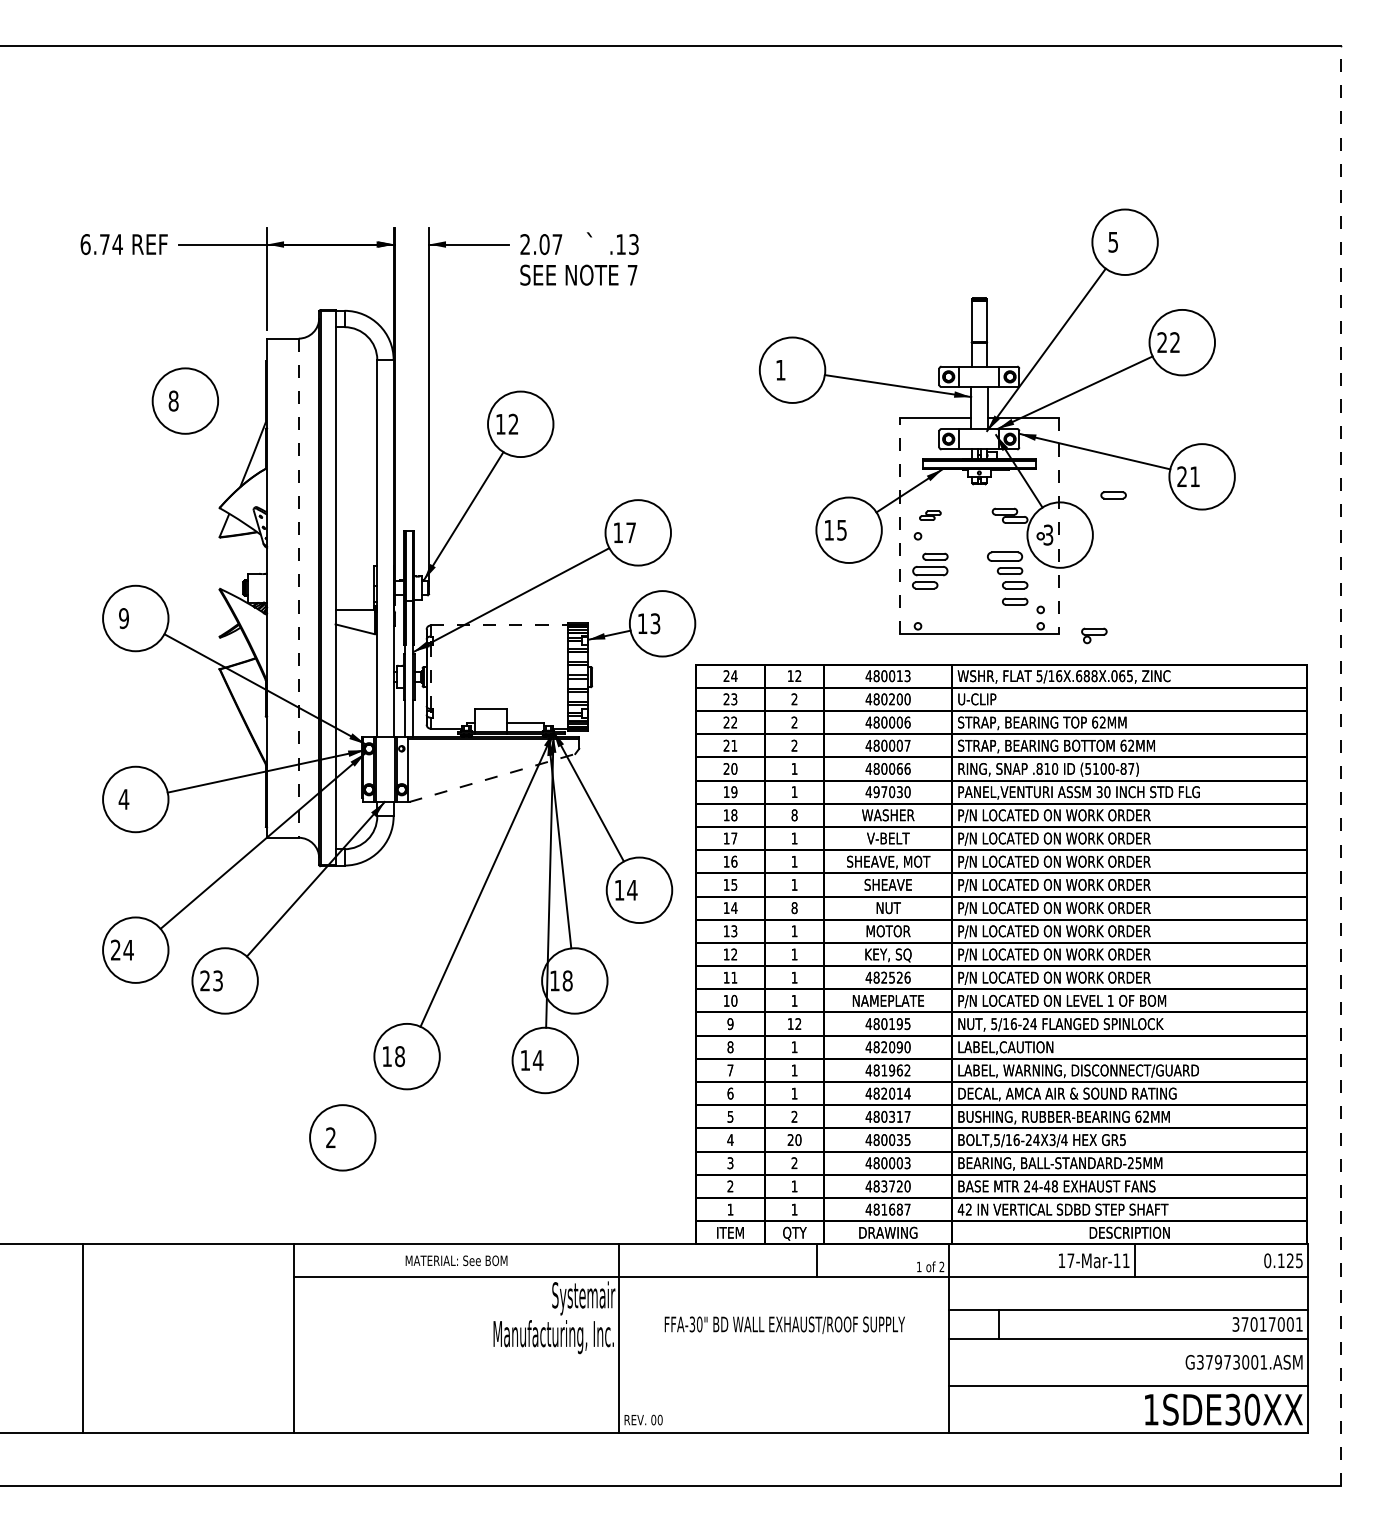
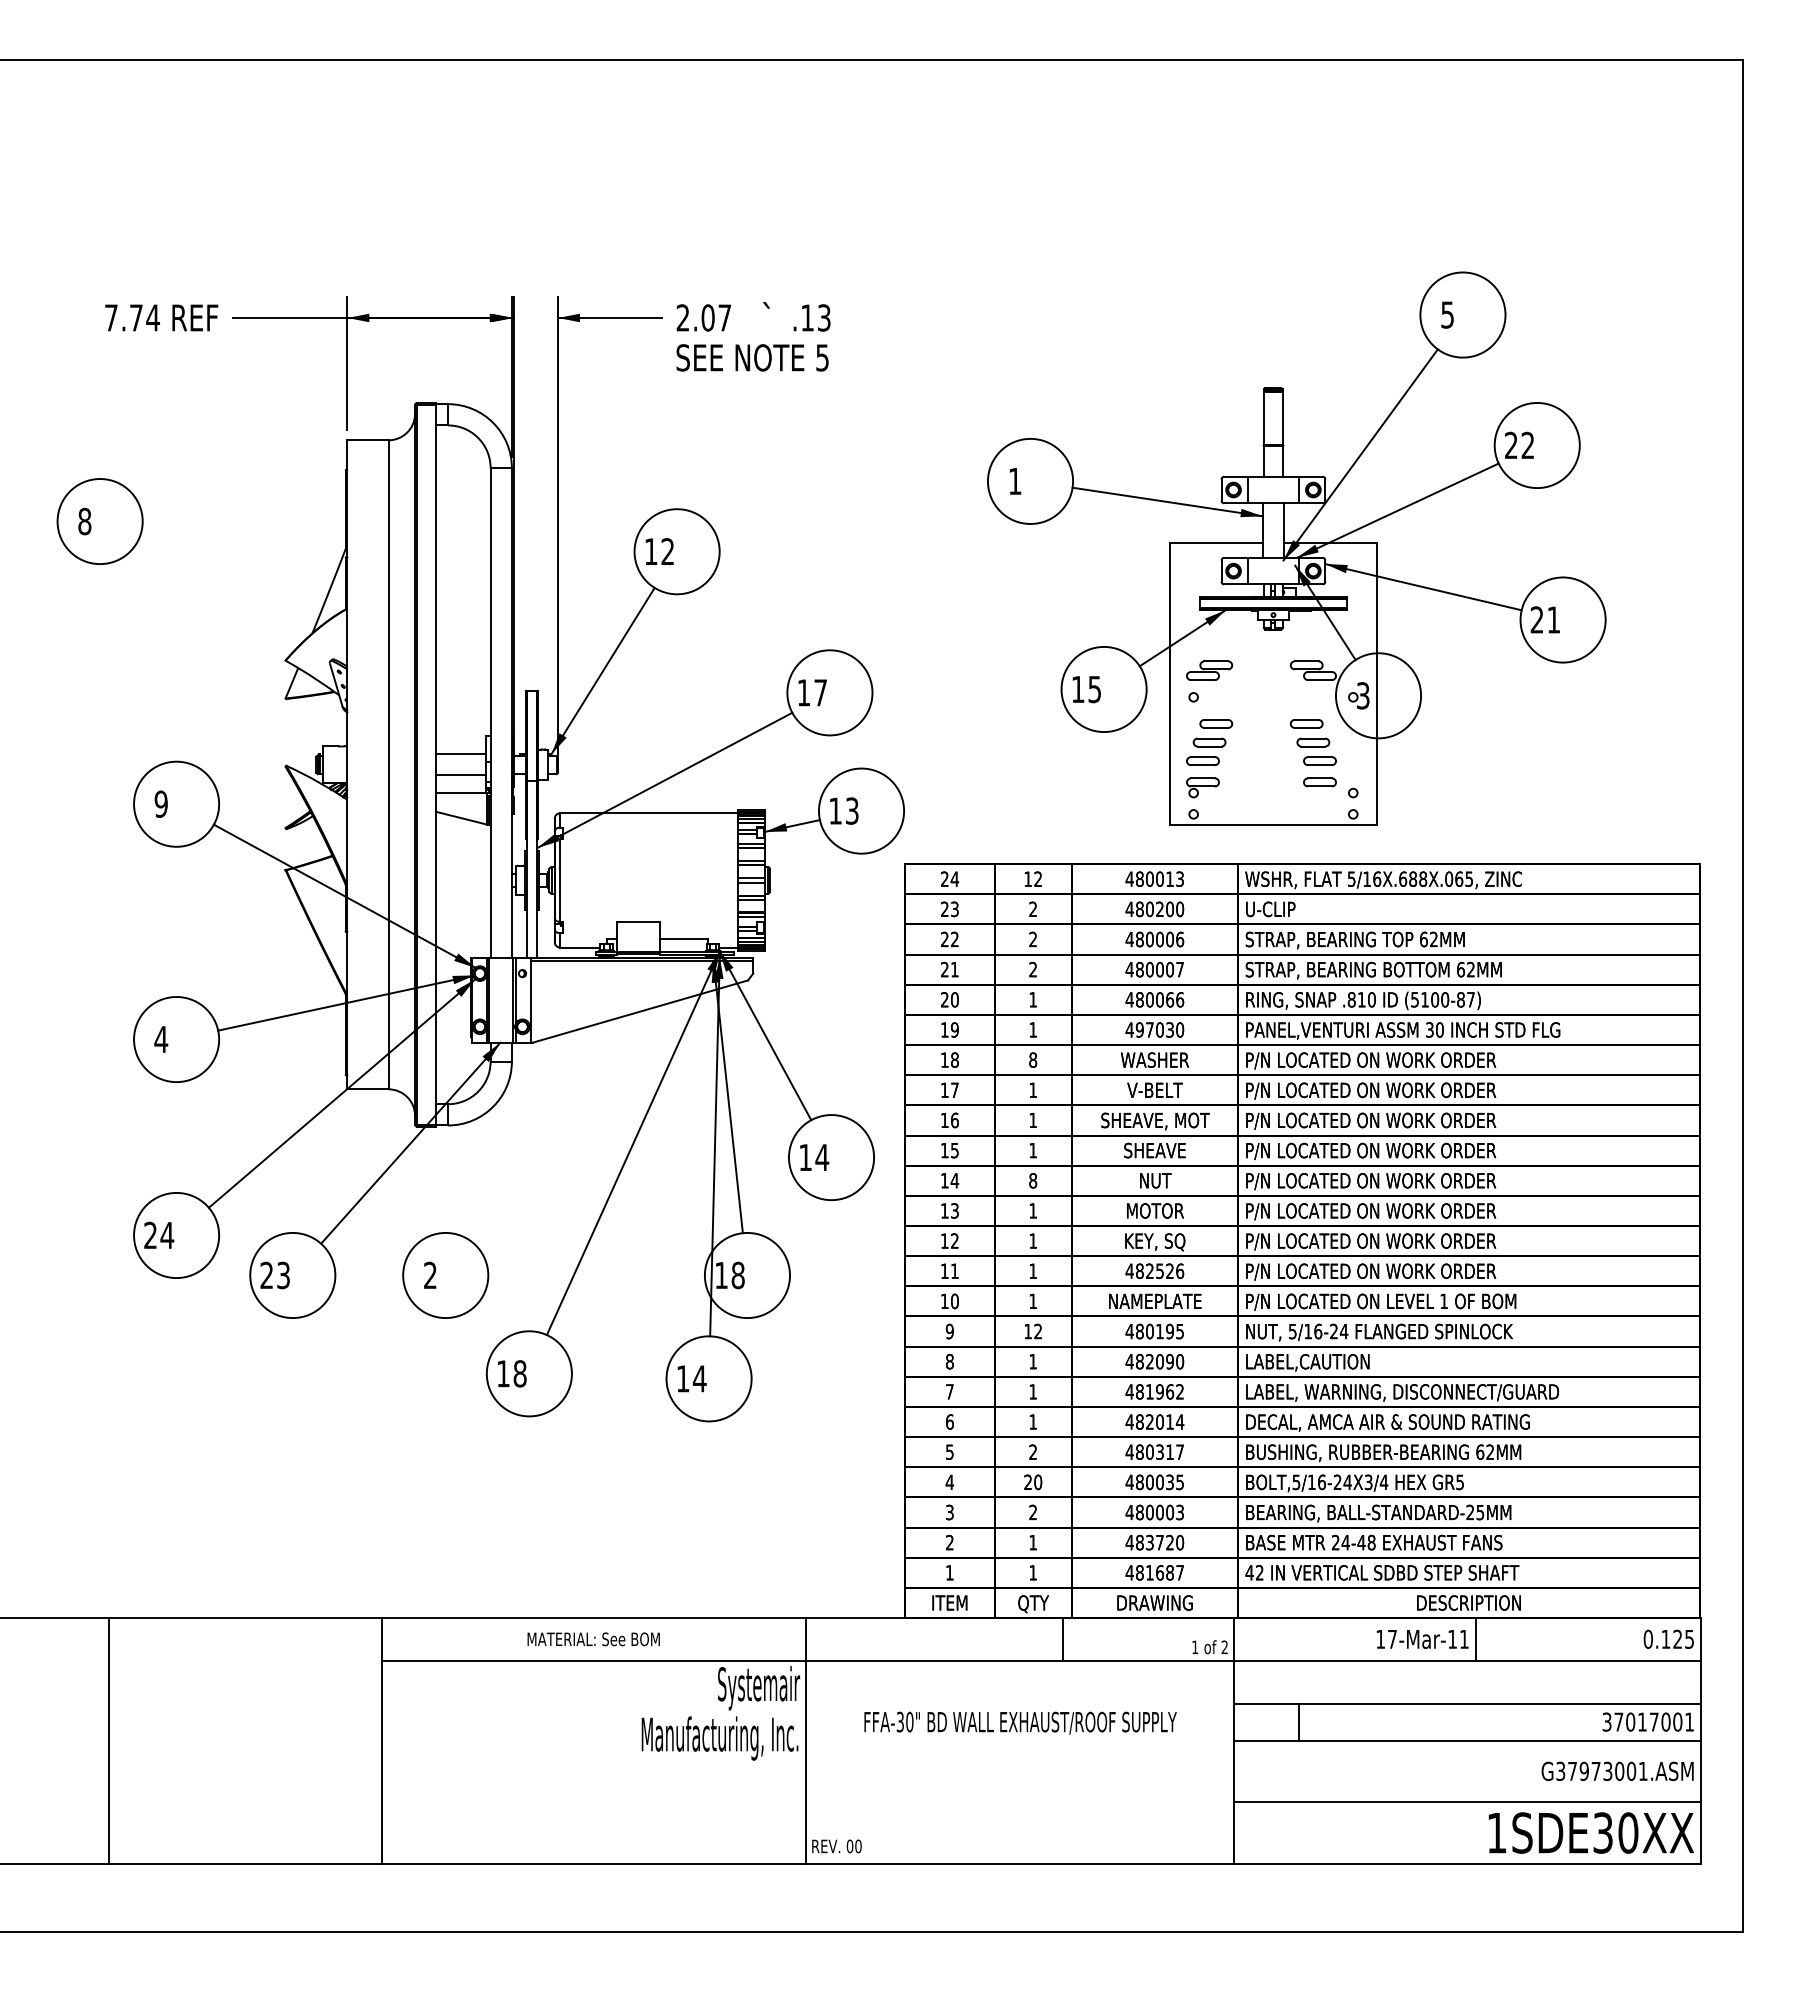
text: (85, 244) -> (111, 317), 6.74 -> 7.74
text: (632, 274) -> (822, 357), 7 -> 5
part: (184, 401) -> (99, 521), moved
part: (1113, 495) -> (1447, 644), removed
part: (930, 515) -> (1209, 670), size x1.67
line: (899, 526) -> (1169, 684), dashed -> solid
line: (1059, 526) -> (1377, 684), dashed -> solid
part: (1004, 556) -> (1306, 723), size x0.71
part: (930, 571) -> (1209, 742), size x0.71
line: (354, 580) -> (461, 754), added
line: (298, 588) -> (388, 765), dashed -> solid
line: (354, 596) -> (461, 775), added
line: (499, 625) -> (649, 813), dashed -> solid
part: (1094, 635) -> (1202, 787), moved
line: (431, 676) -> (560, 879), dashed -> solid
line: (1340, 765) -> (1743, 995), dashed -> solid
line: (492, 777) -> (640, 1011), dashed -> solid
part: (342, 1137) -> (445, 1275), moved

